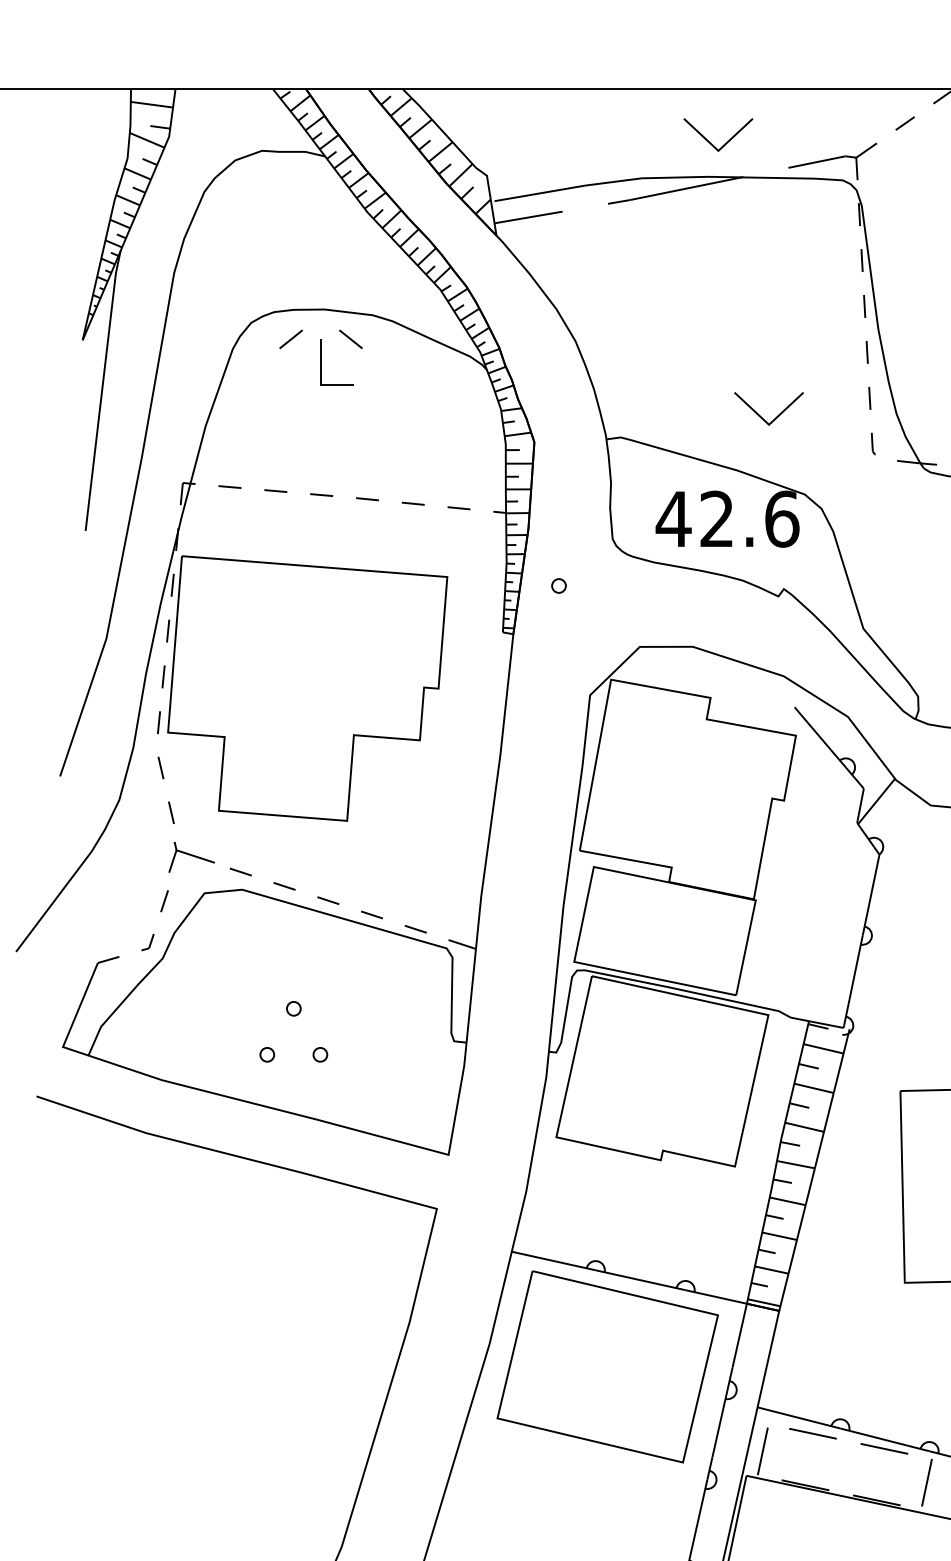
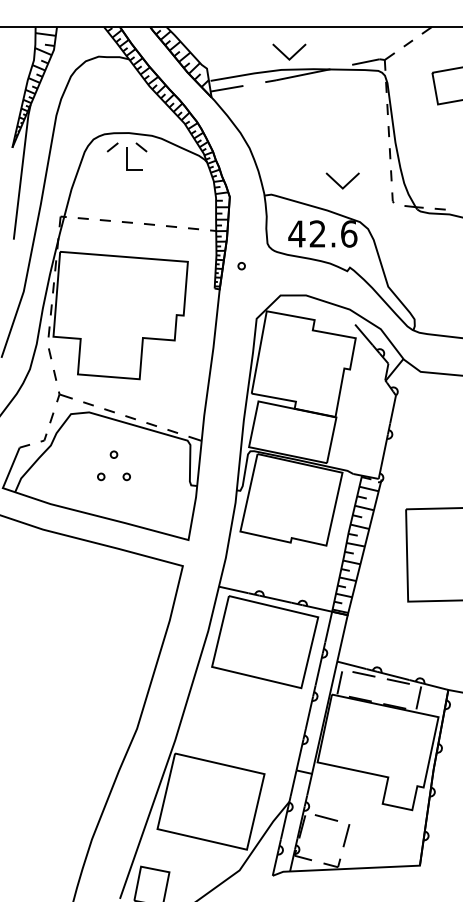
part: (718, 133) -> (289, 51), moved
part: (190, 856) -> (64, 396), size x0.71
part: (292, 1016) -> (113, 458), moved

